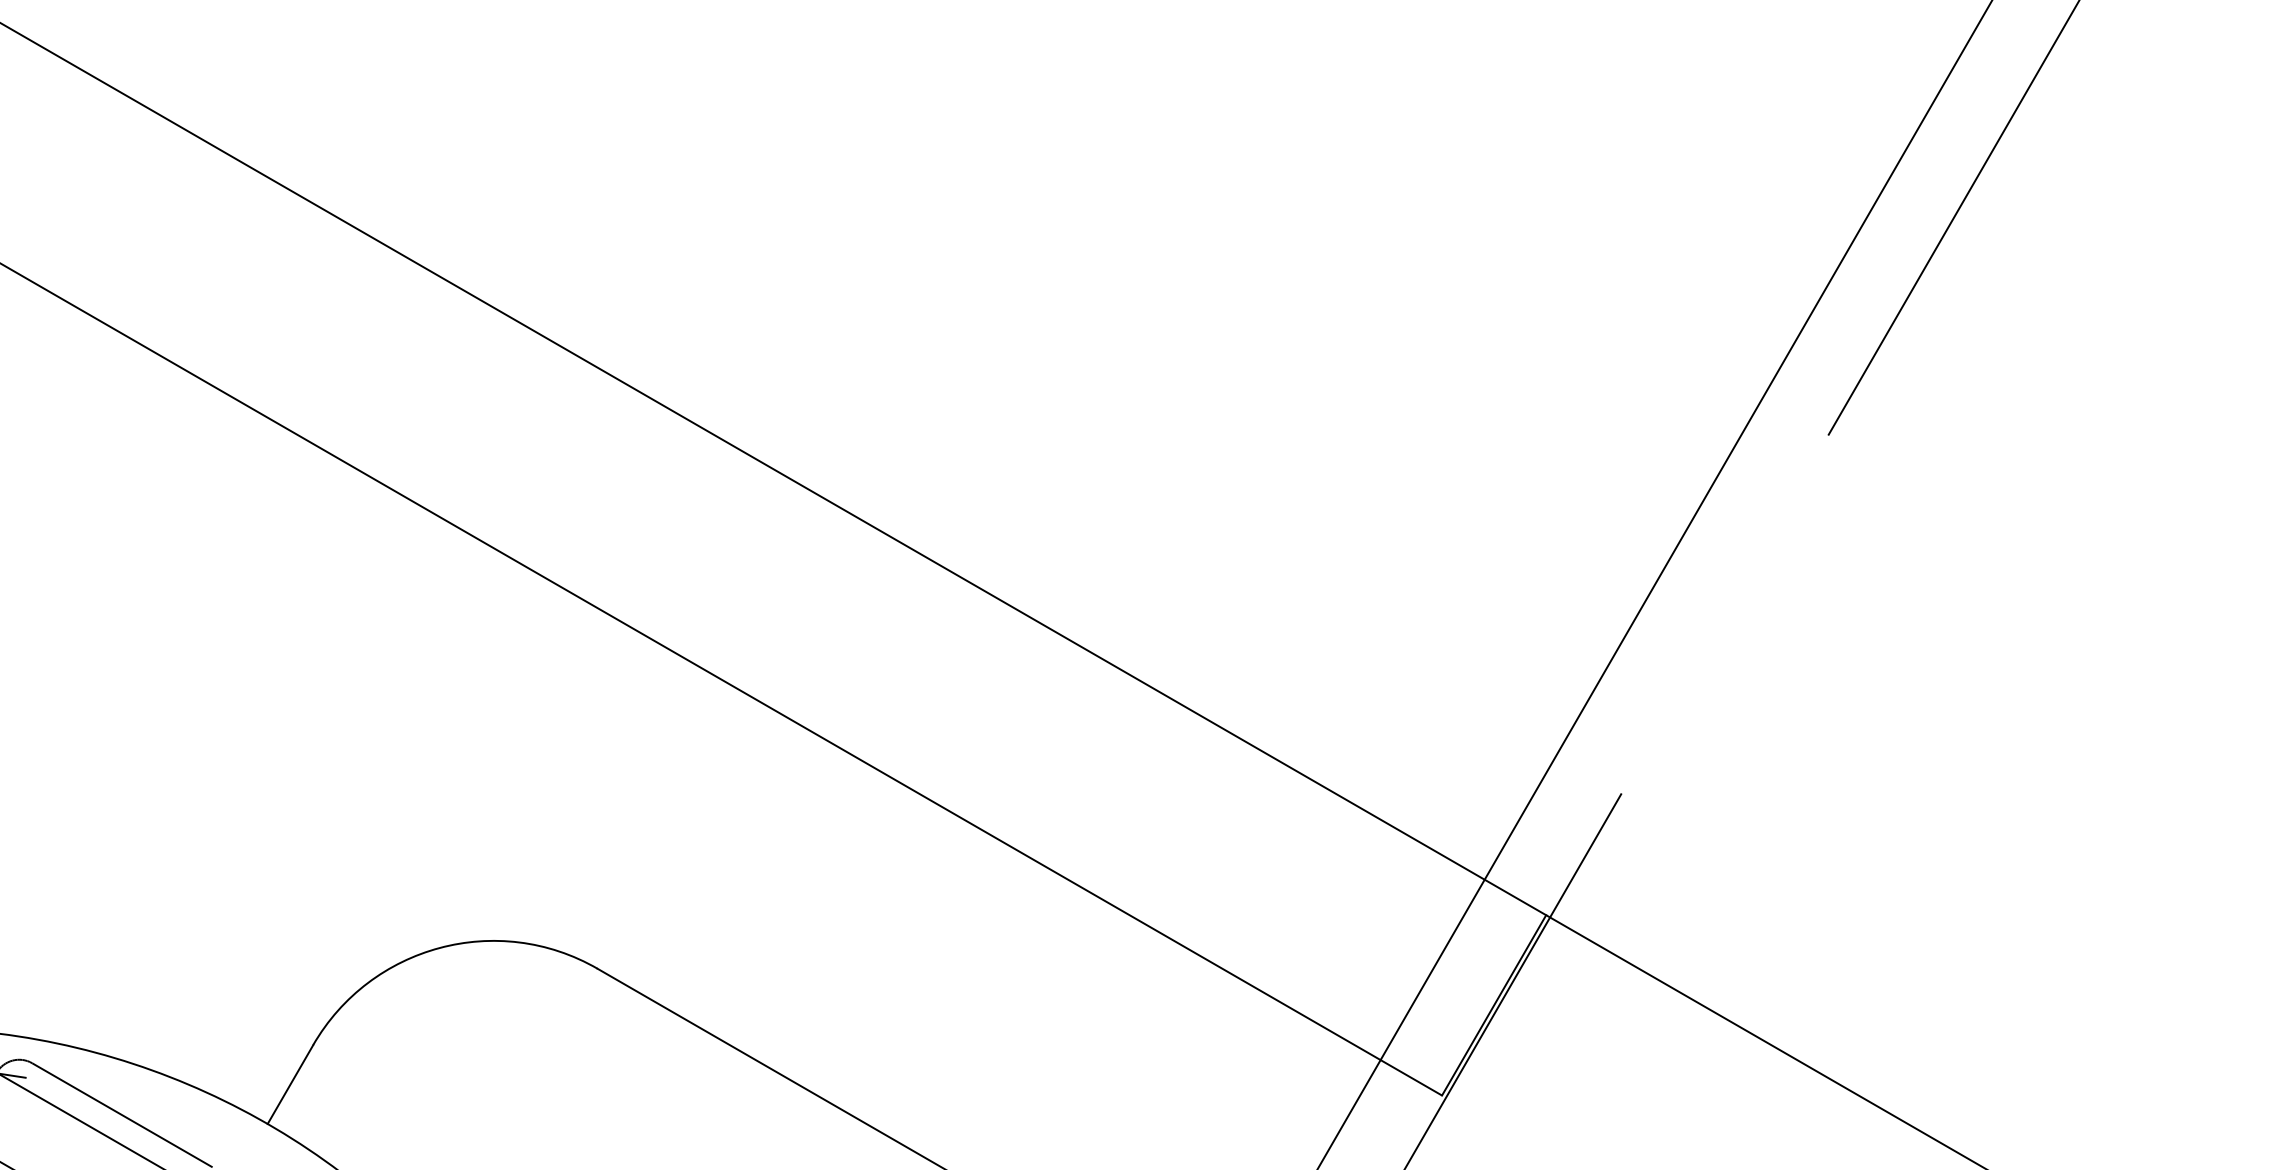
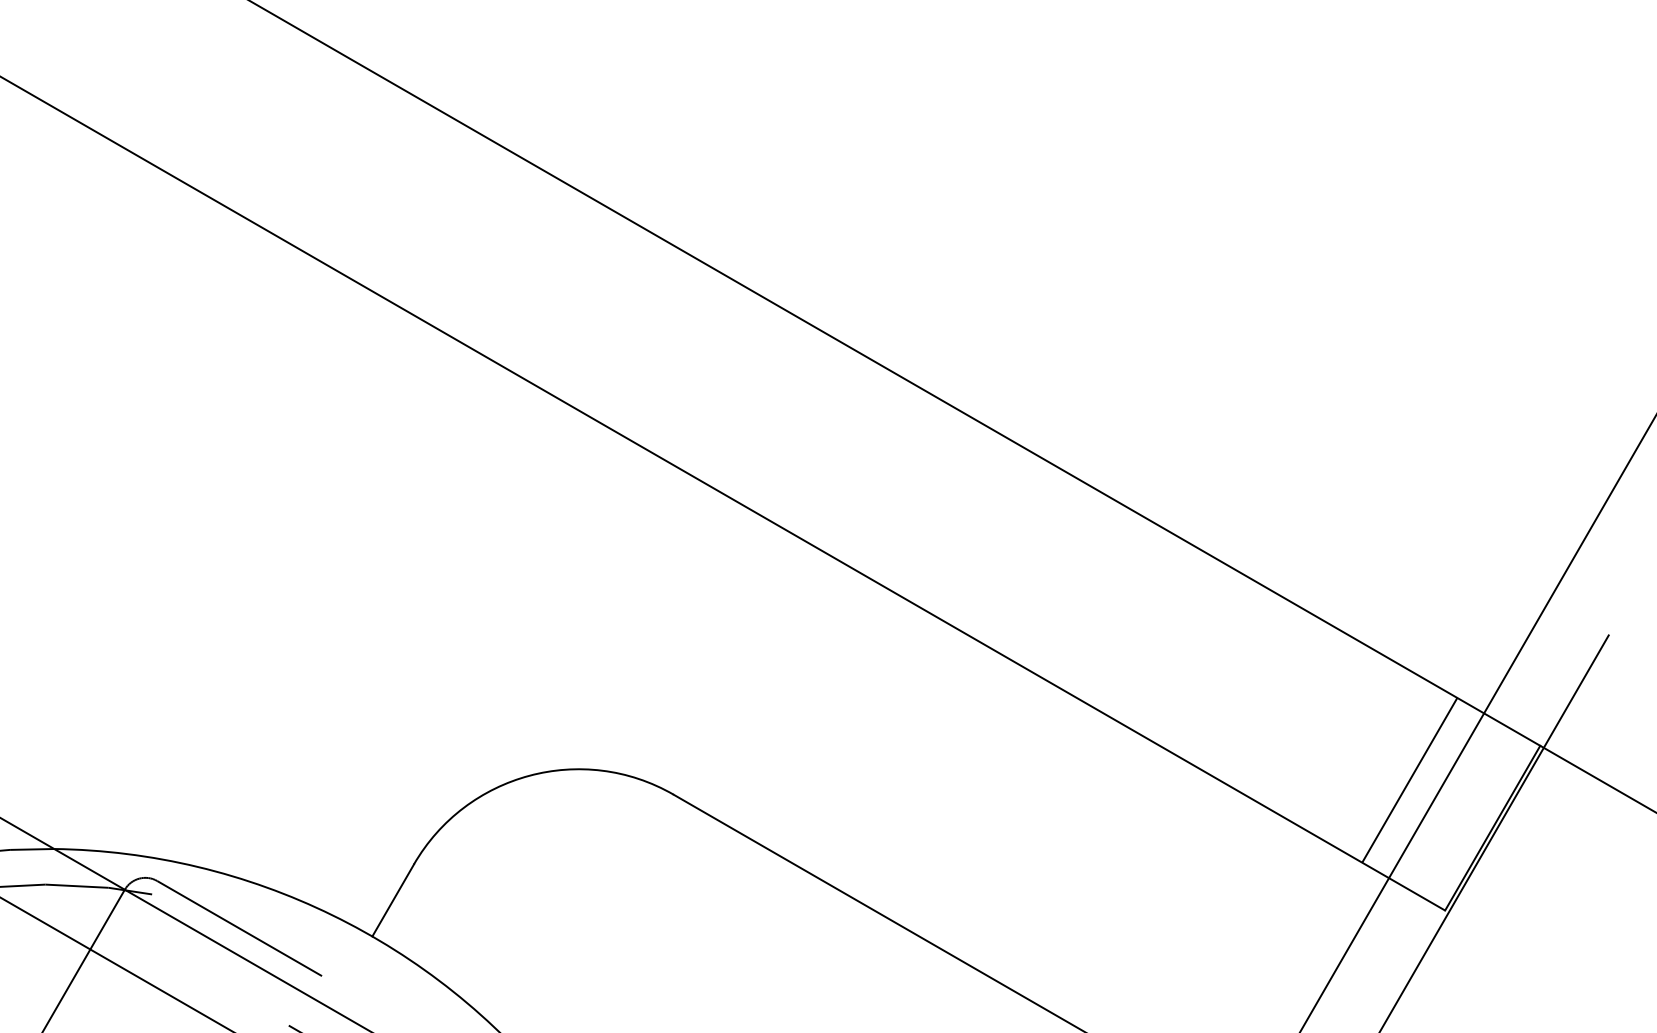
line: (1403, 952) -> (1409, 779), added

